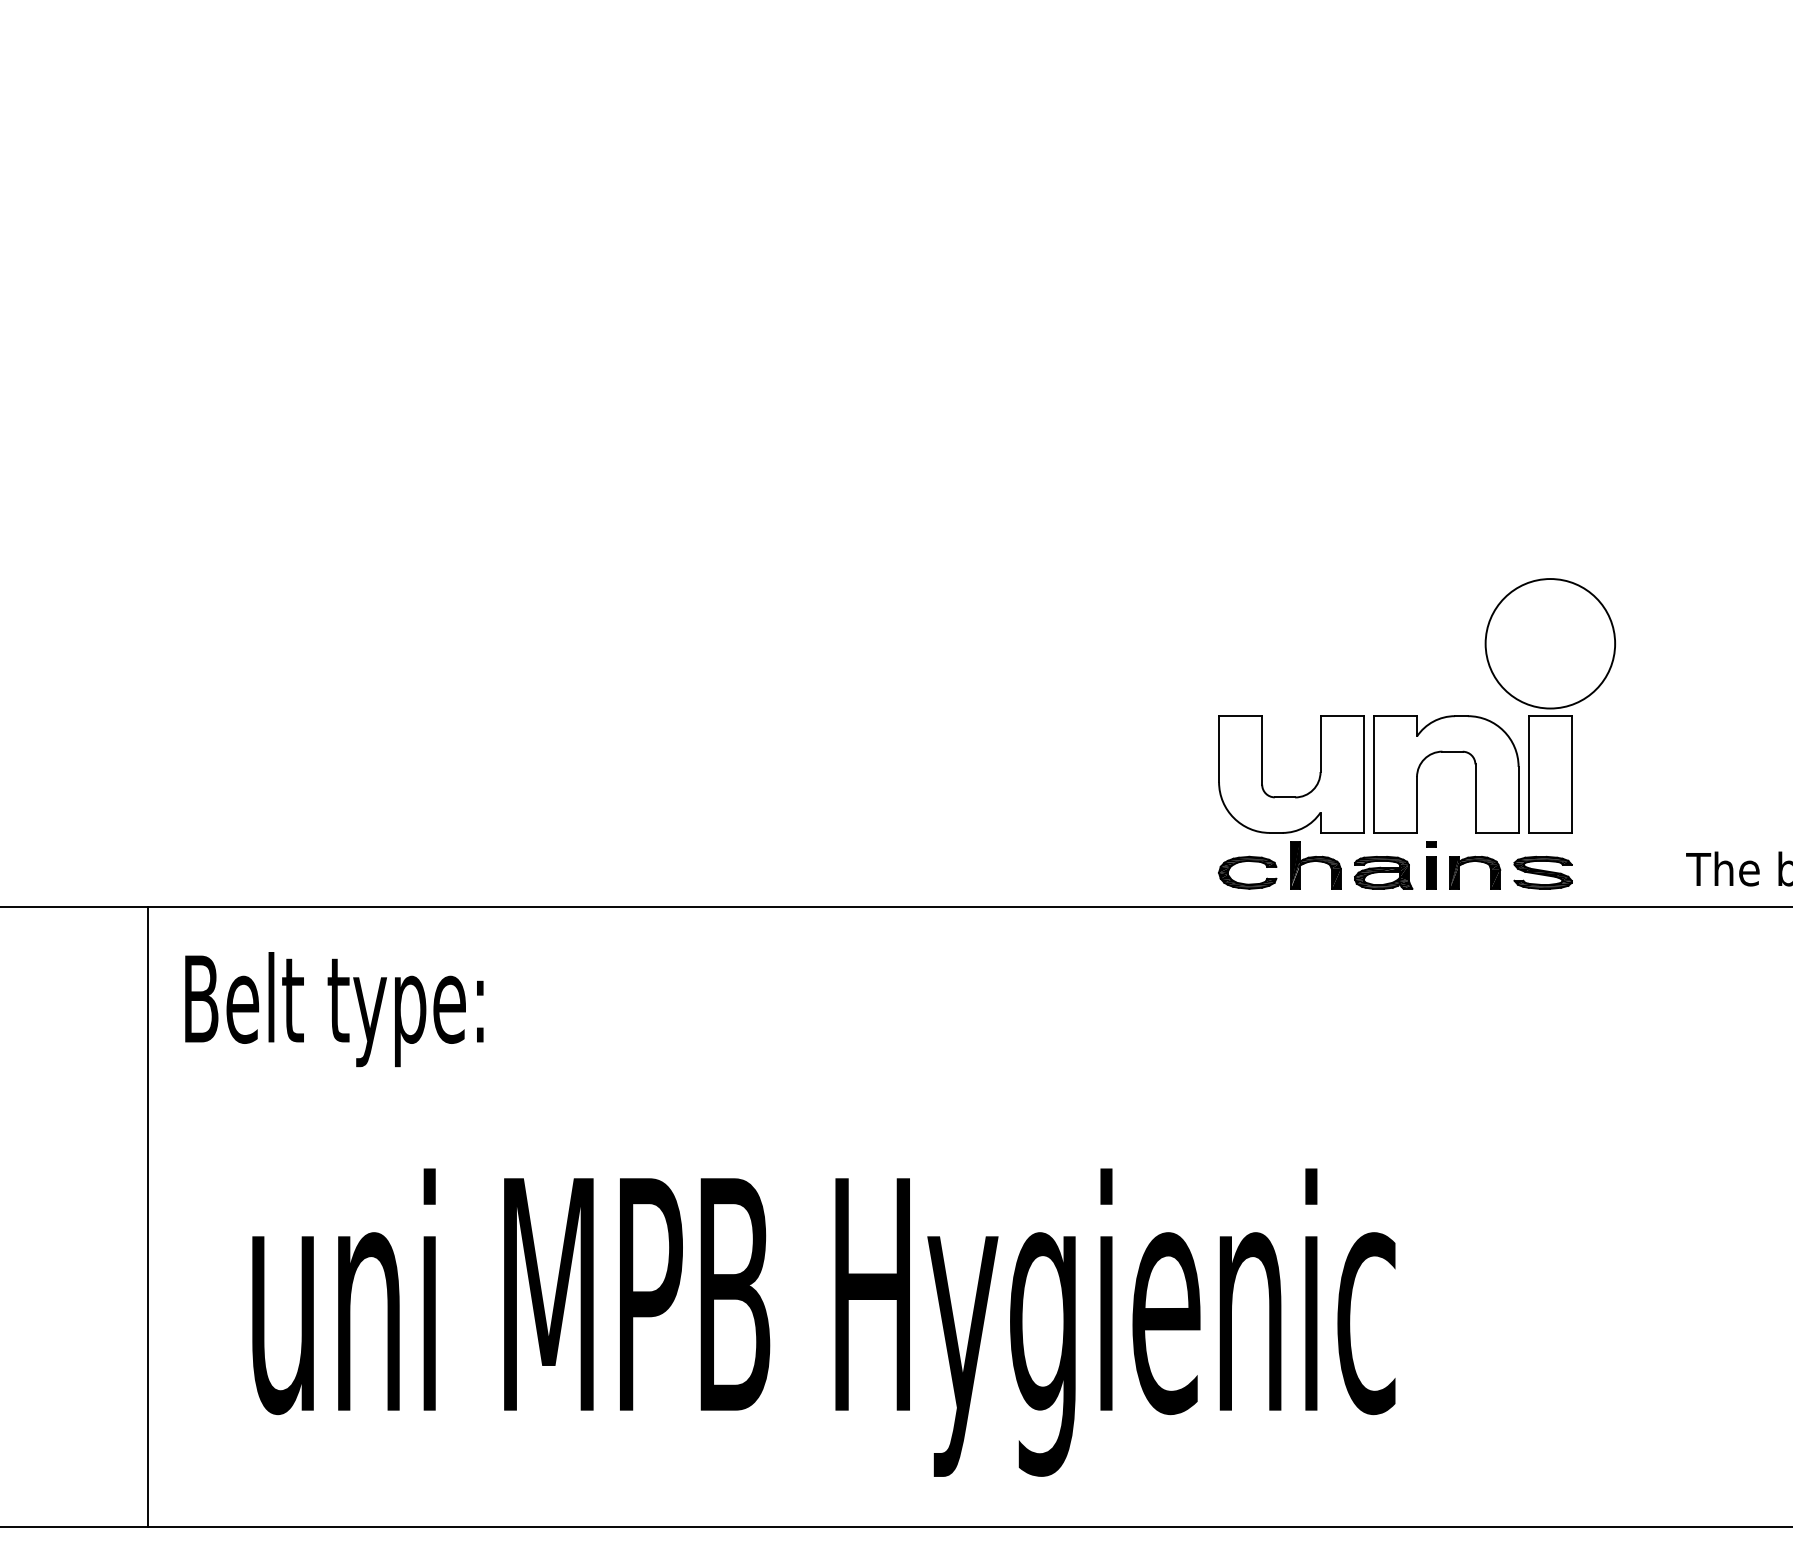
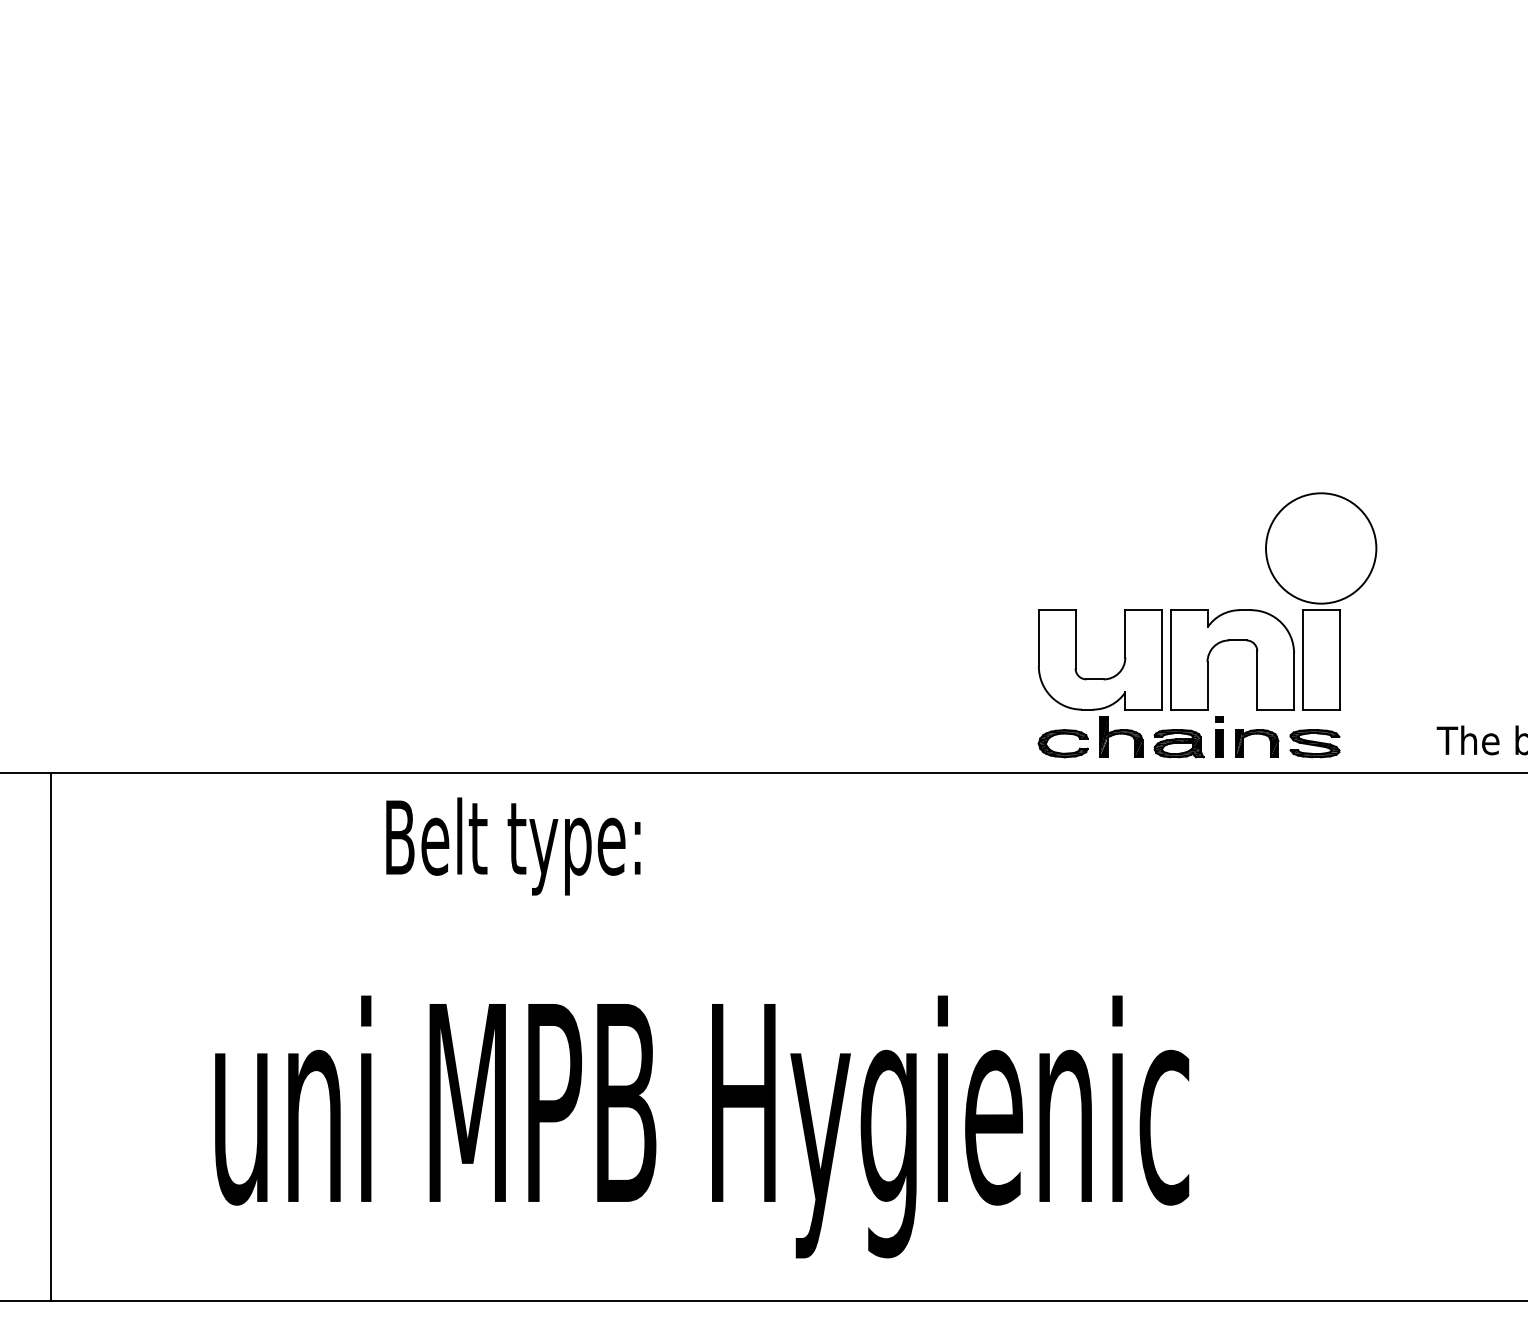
text: (334, 1009) -> (513, 846), moved
line: (148, 1216) -> (51, 1036), moved

